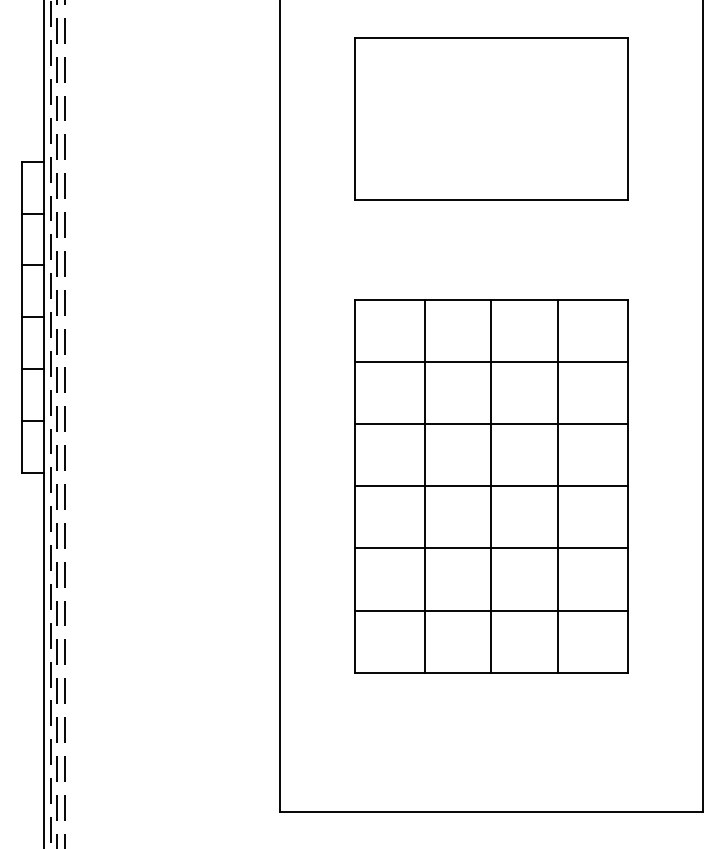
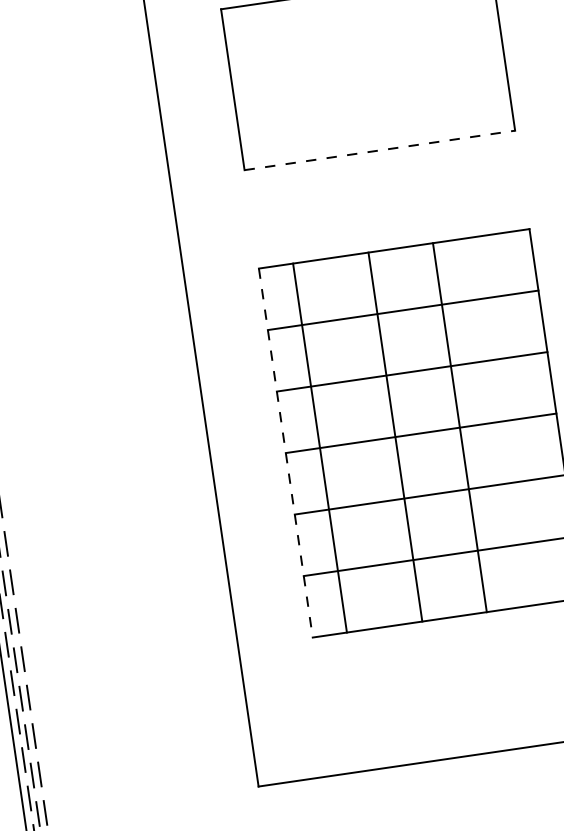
line: (491, 200) -> (379, 150), solid -> dashed
line: (425, 485) -> (320, 447), moved
line: (491, 485) -> (395, 436), moved
line: (557, 485) -> (459, 426), moved
line: (354, 486) -> (285, 453), solid -> dashed

